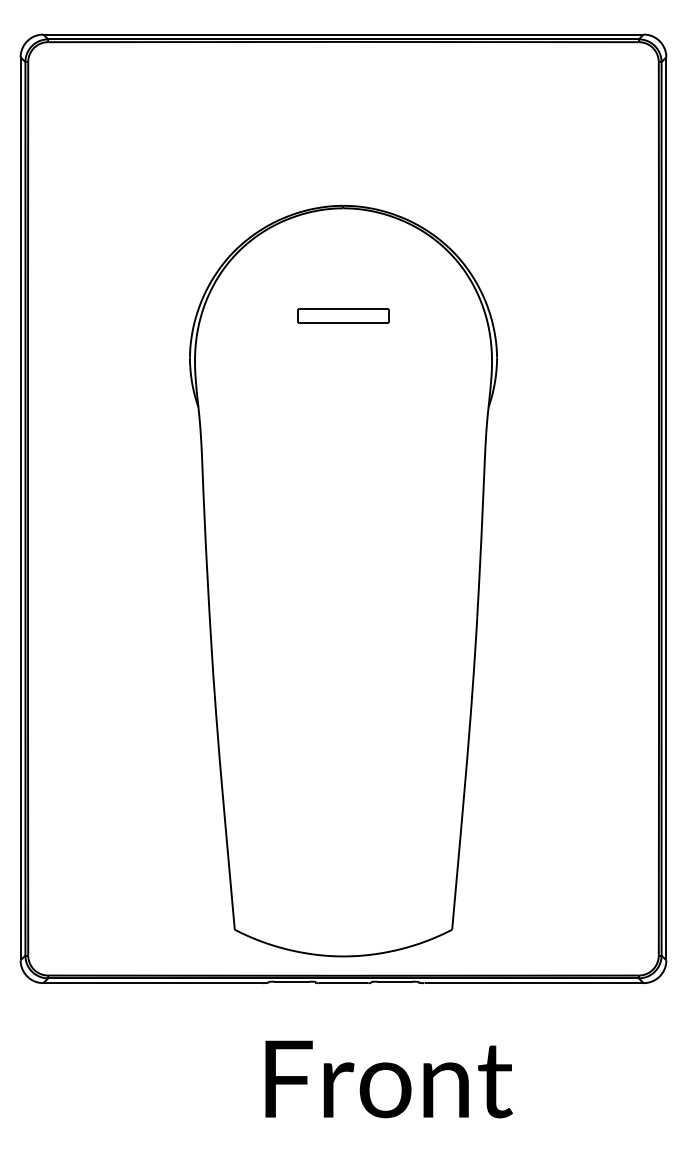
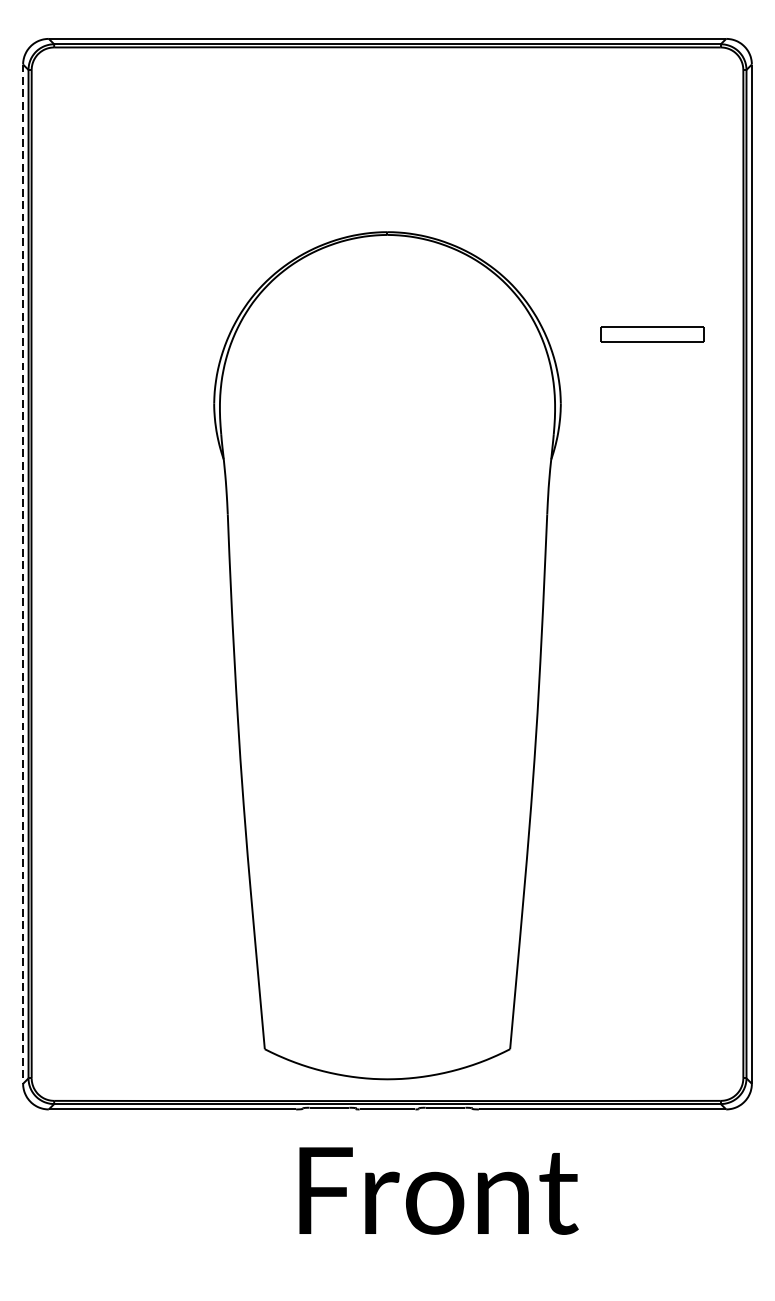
part: (343, 315) -> (652, 333), moved
line: (20, 508) -> (22, 573), solid -> dashed
text: (388, 1079) -> (438, 1191), moved

